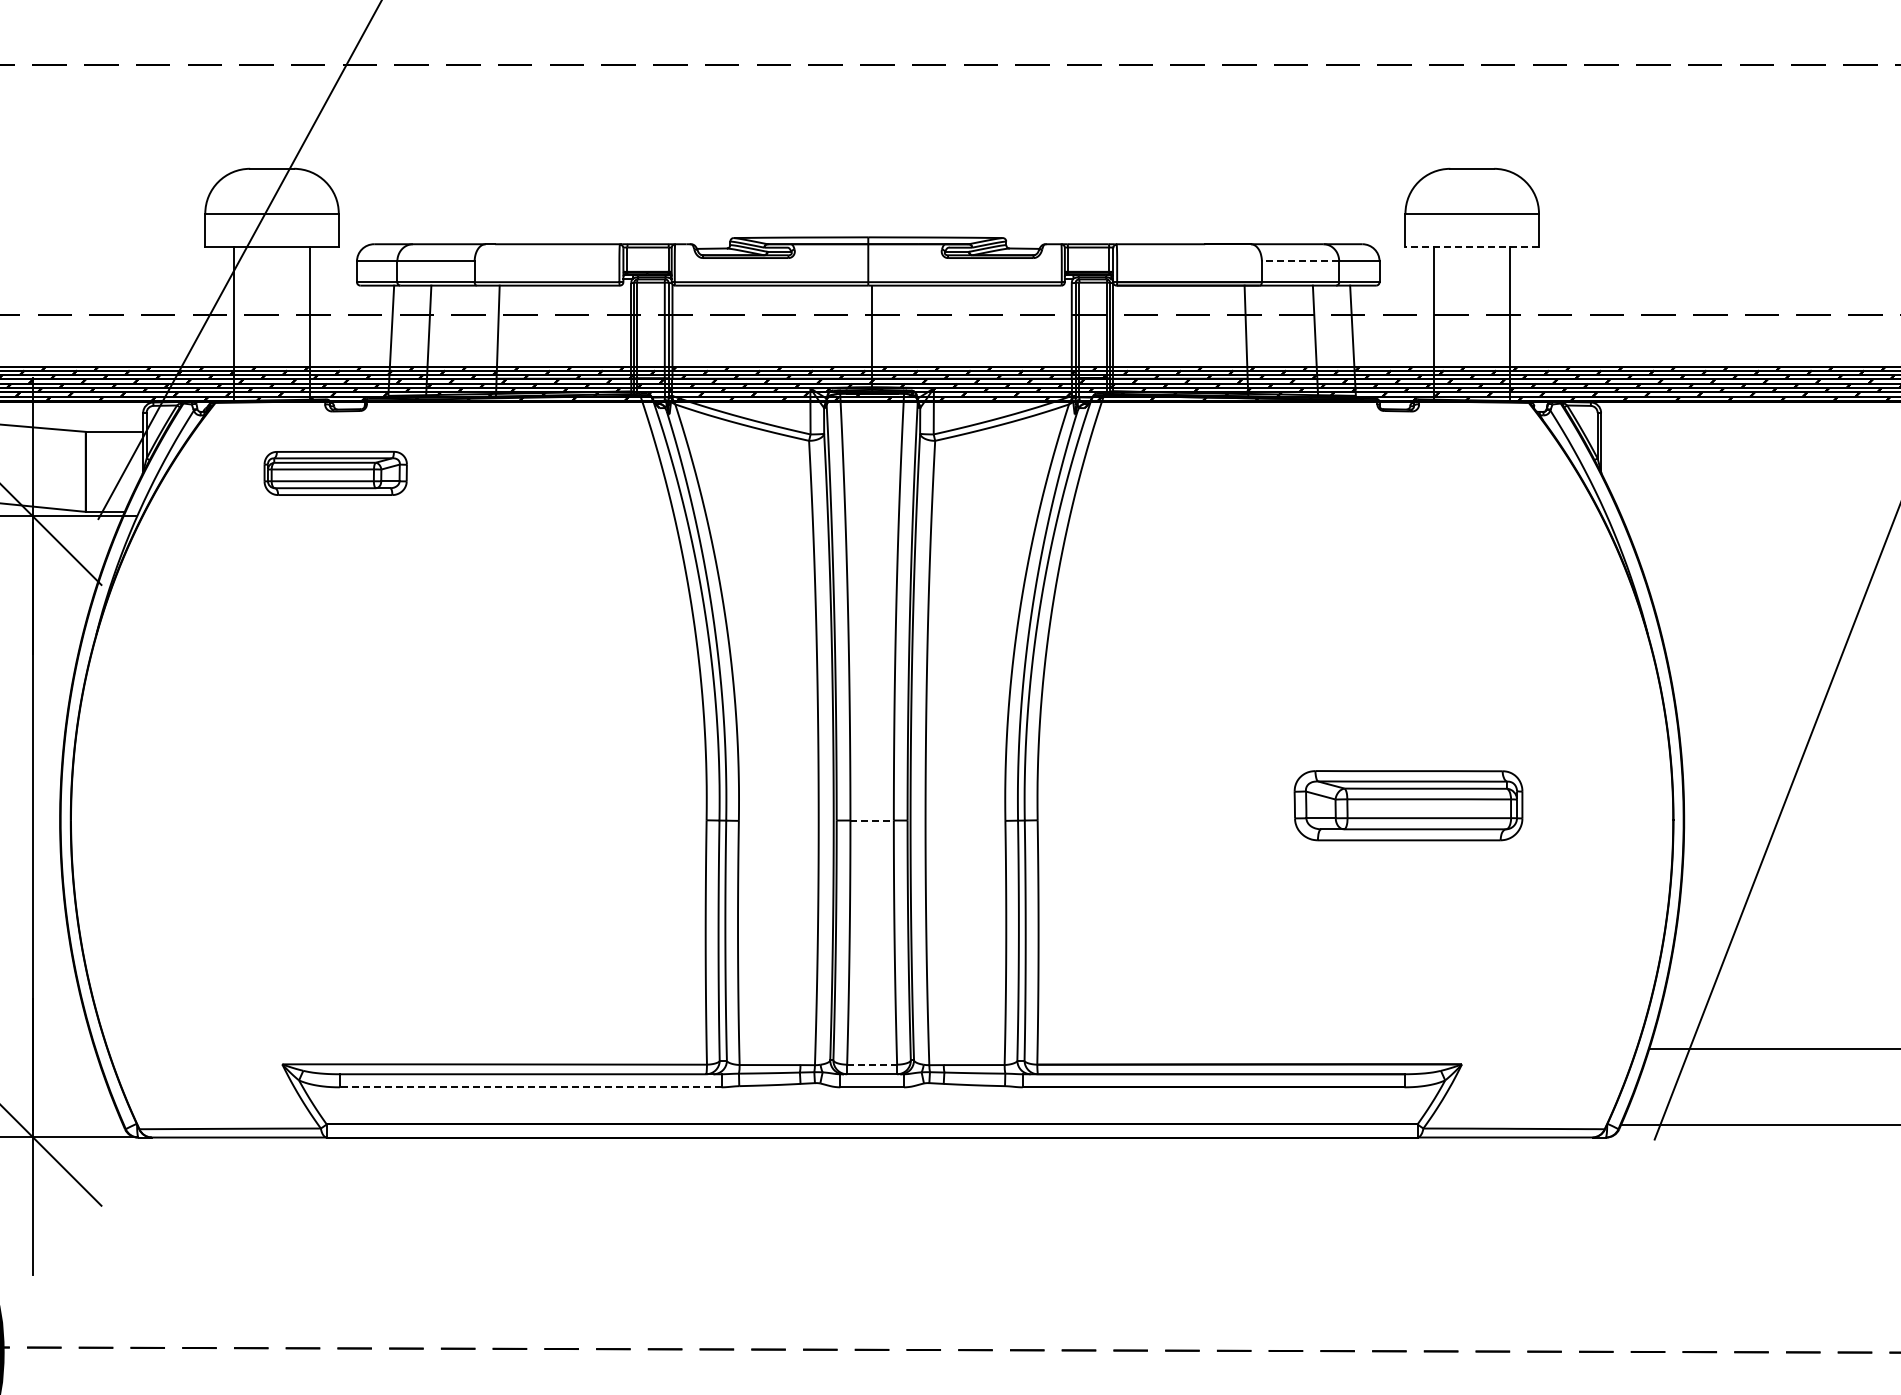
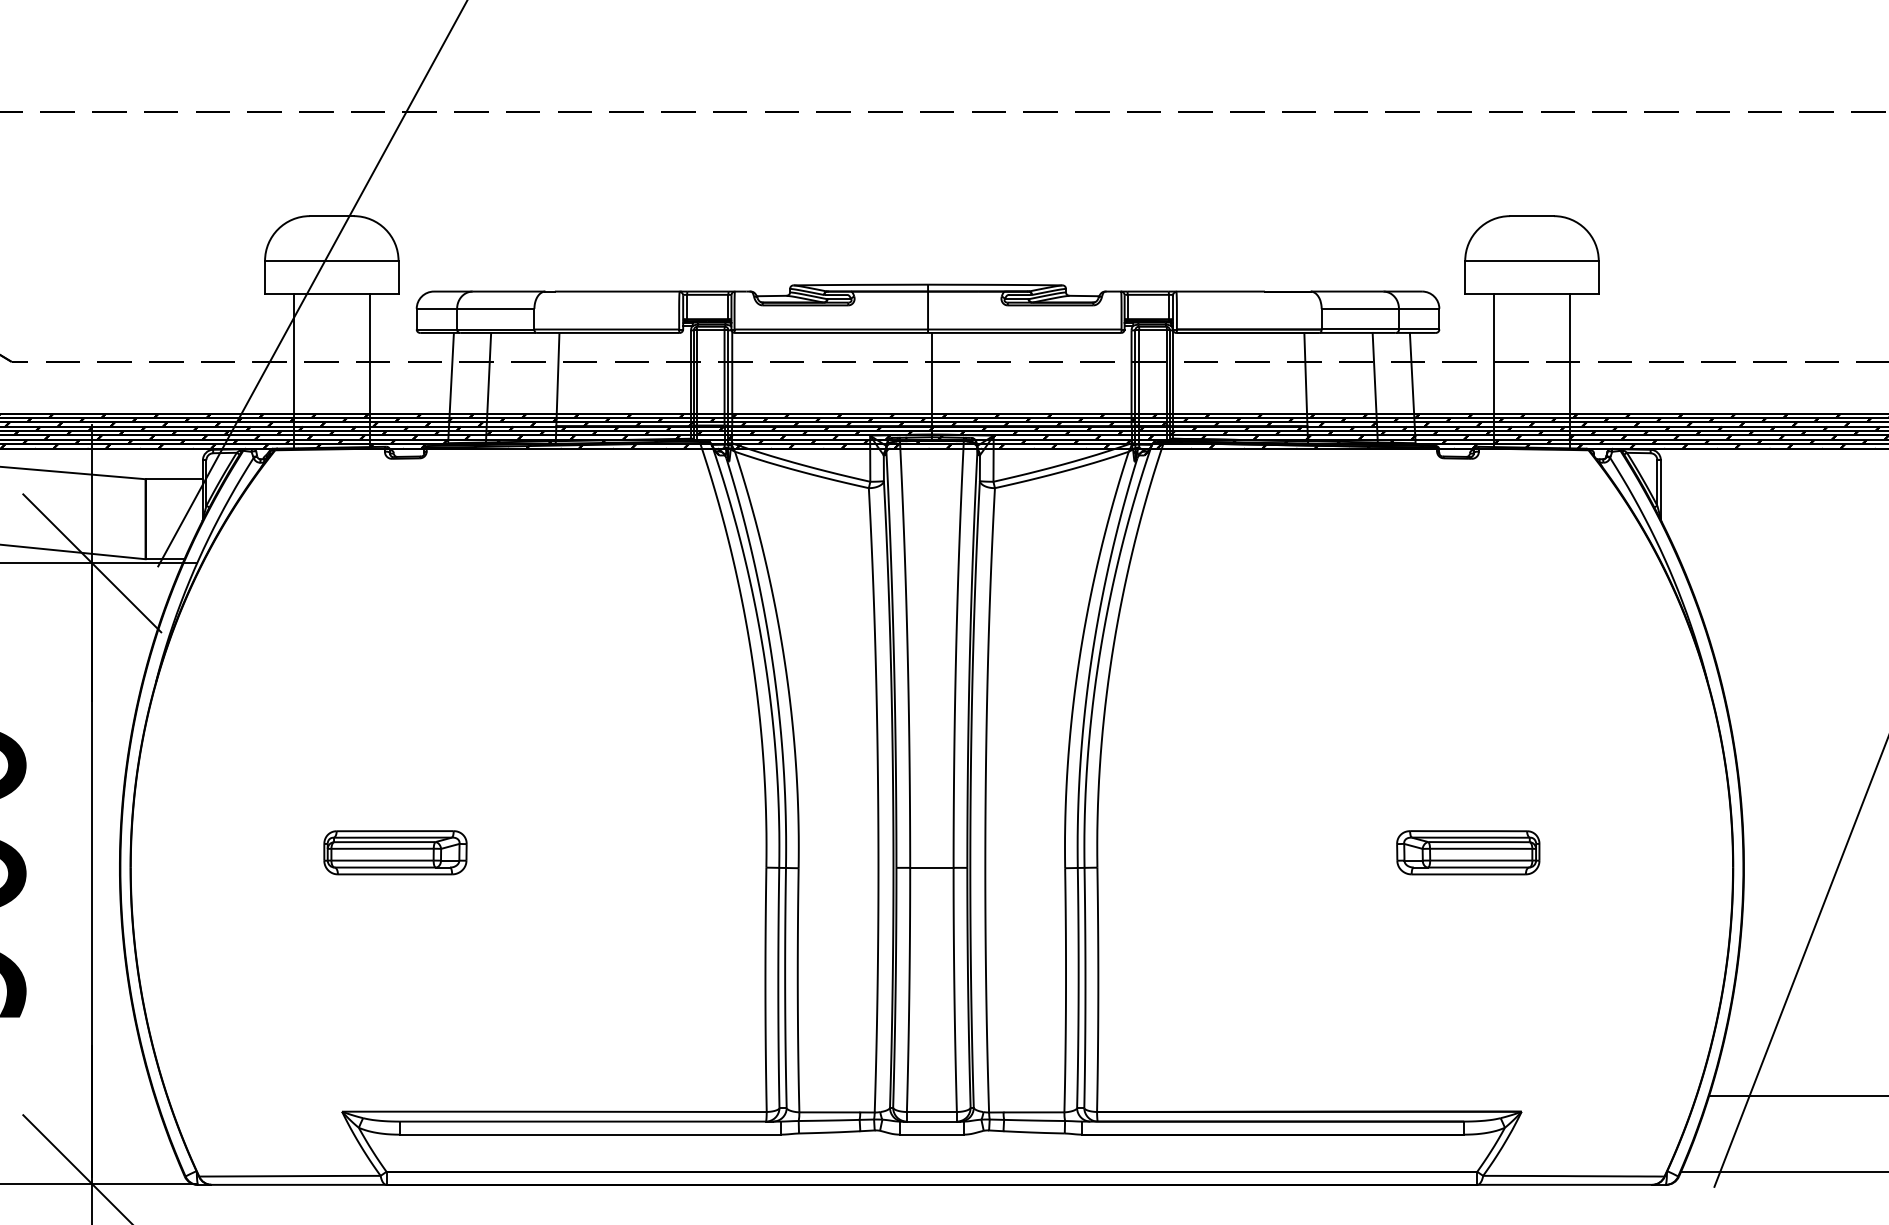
line: (1472, 246) -> (1532, 293), dashed -> solid
line: (1300, 261) -> (1360, 308), dashed -> solid
part: (335, 472) -> (395, 851), moved
part: (1408, 804) -> (1468, 851), size x0.62
line: (872, 820) -> (932, 867), dashed -> solid
line: (872, 1064) -> (932, 1111), dashed -> solid
line: (530, 1087) -> (590, 1134), dashed -> solid

